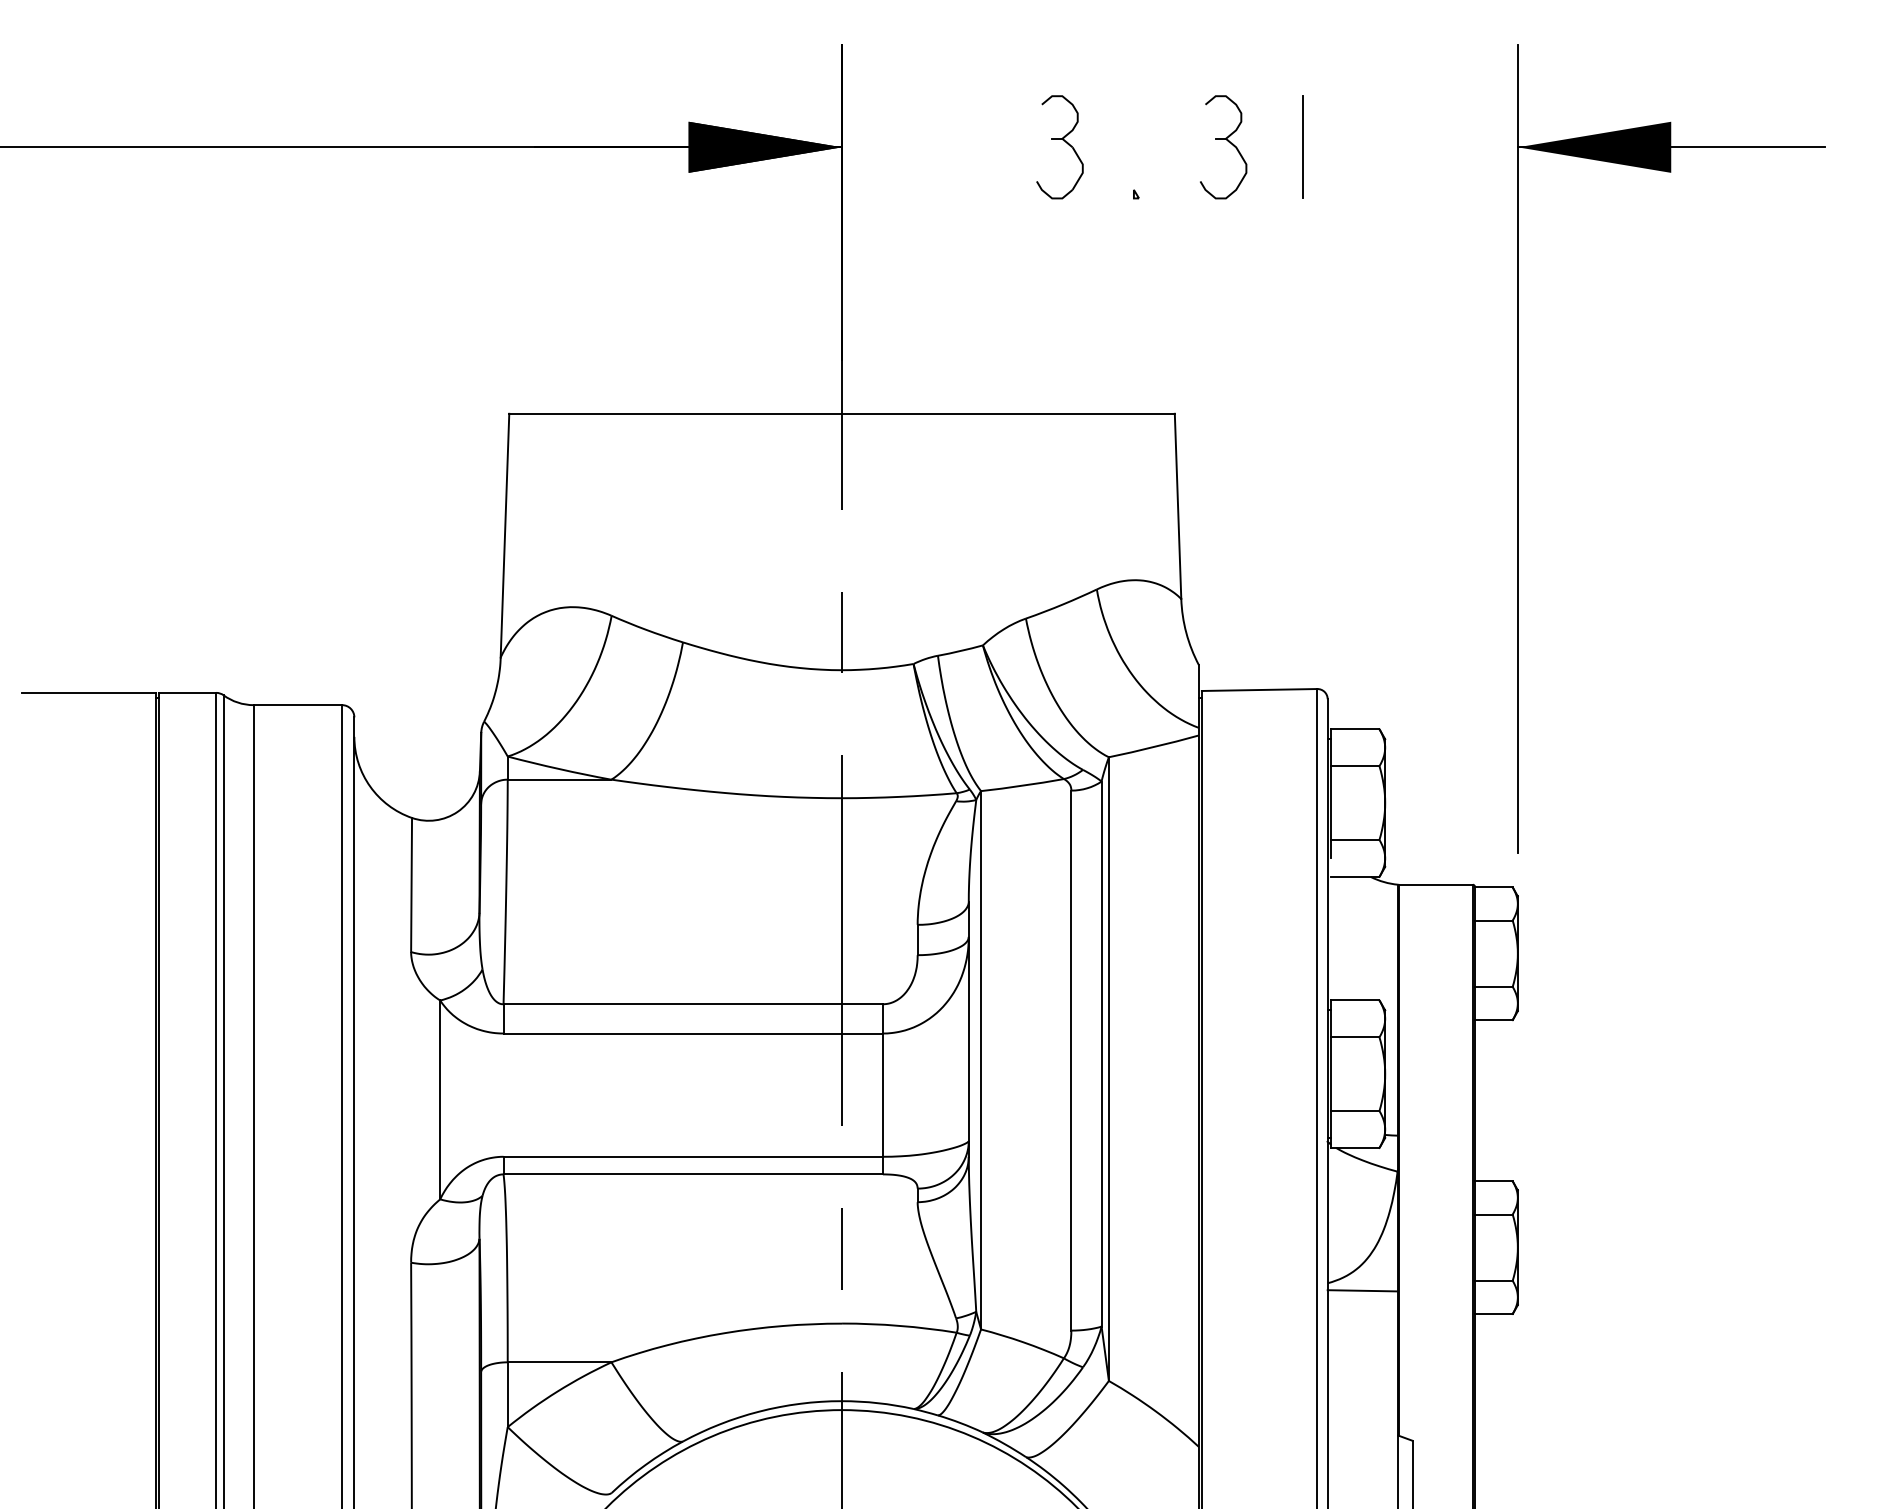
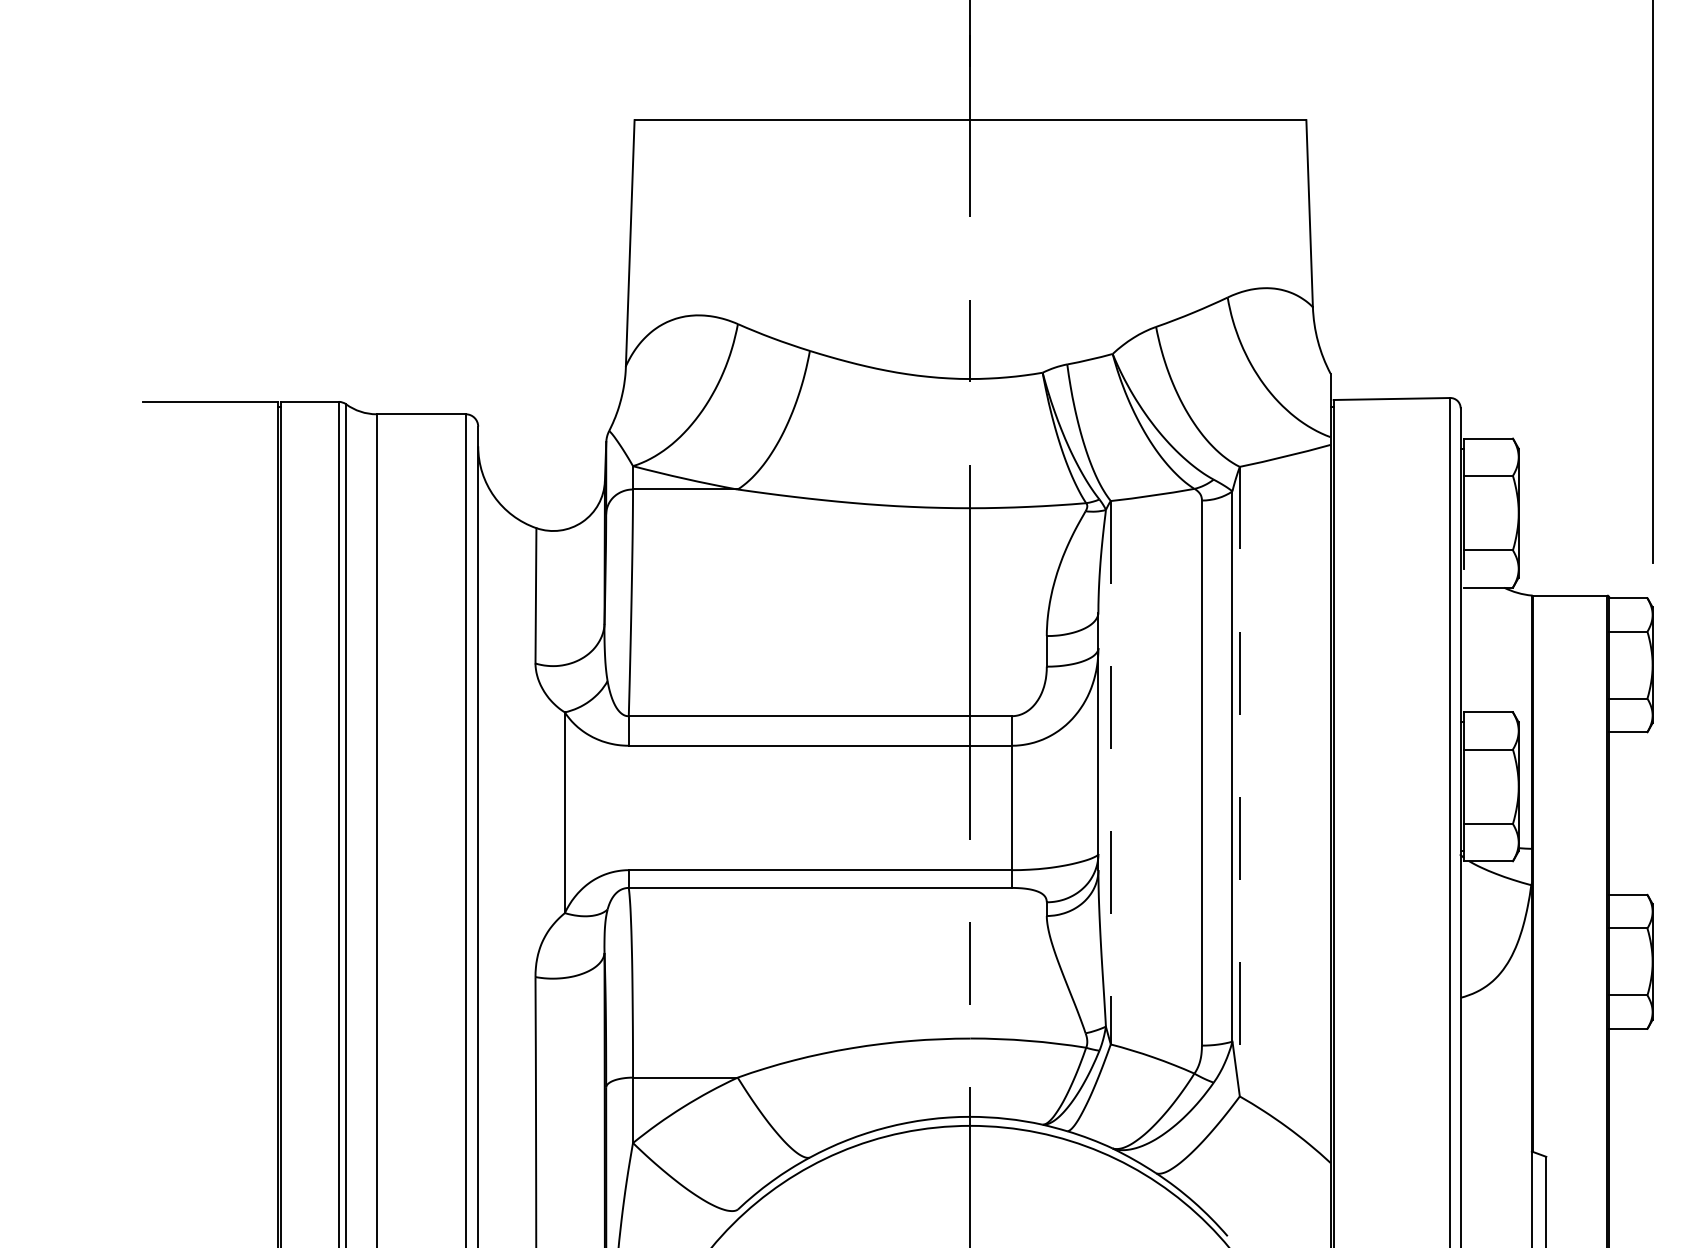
line: (981, 1060) -> (1111, 772), solid -> dashed
line: (1108, 1069) -> (1239, 782), solid -> dashed
line: (1362, 1290) -> (1495, 1005), removed

